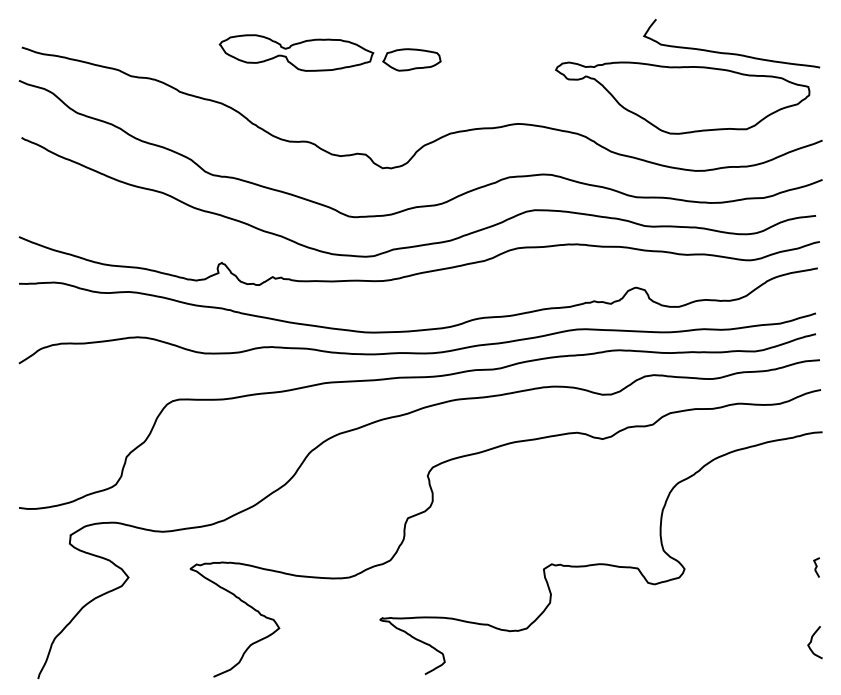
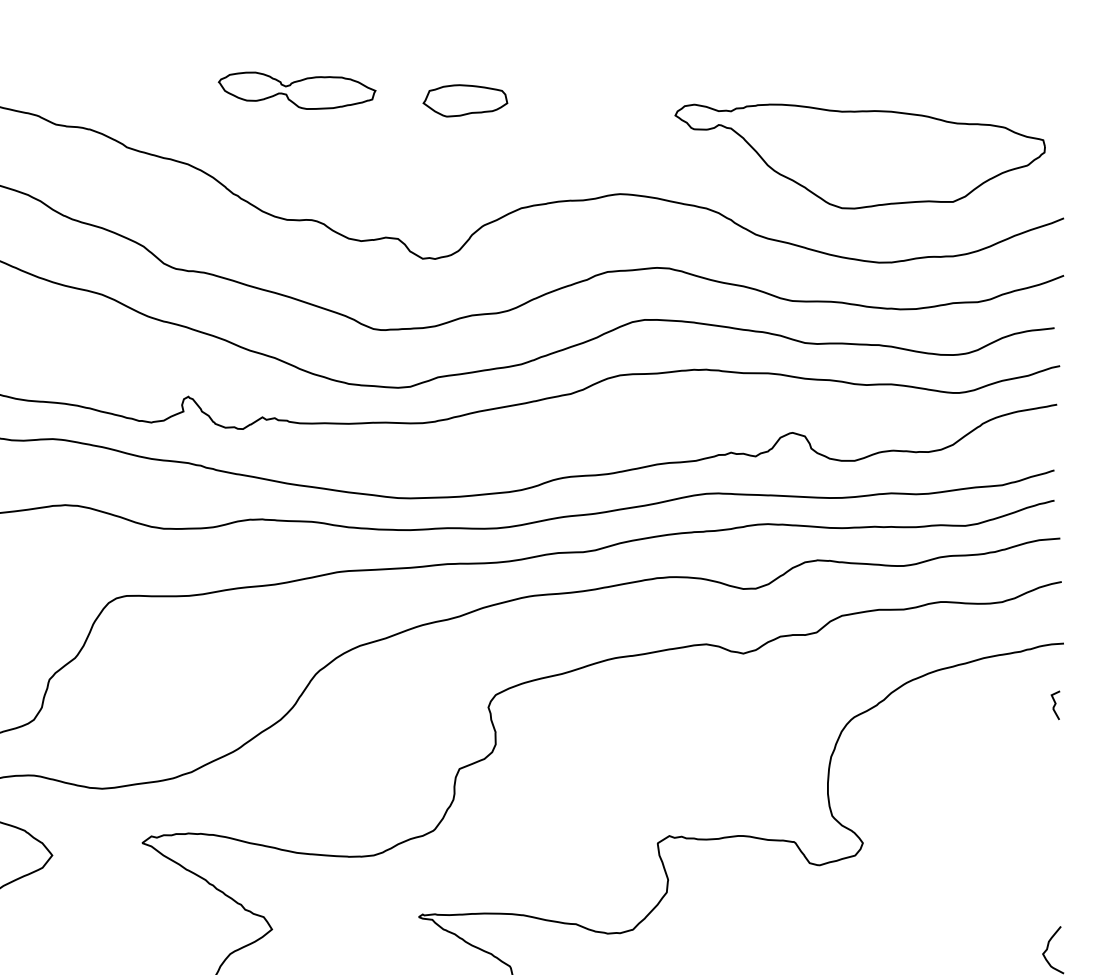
part: (296, 52) -> (297, 90), size x0.7
curve: (730, 52) -> (929, 90), removed
curve: (816, 567) -> (1055, 705), moved

